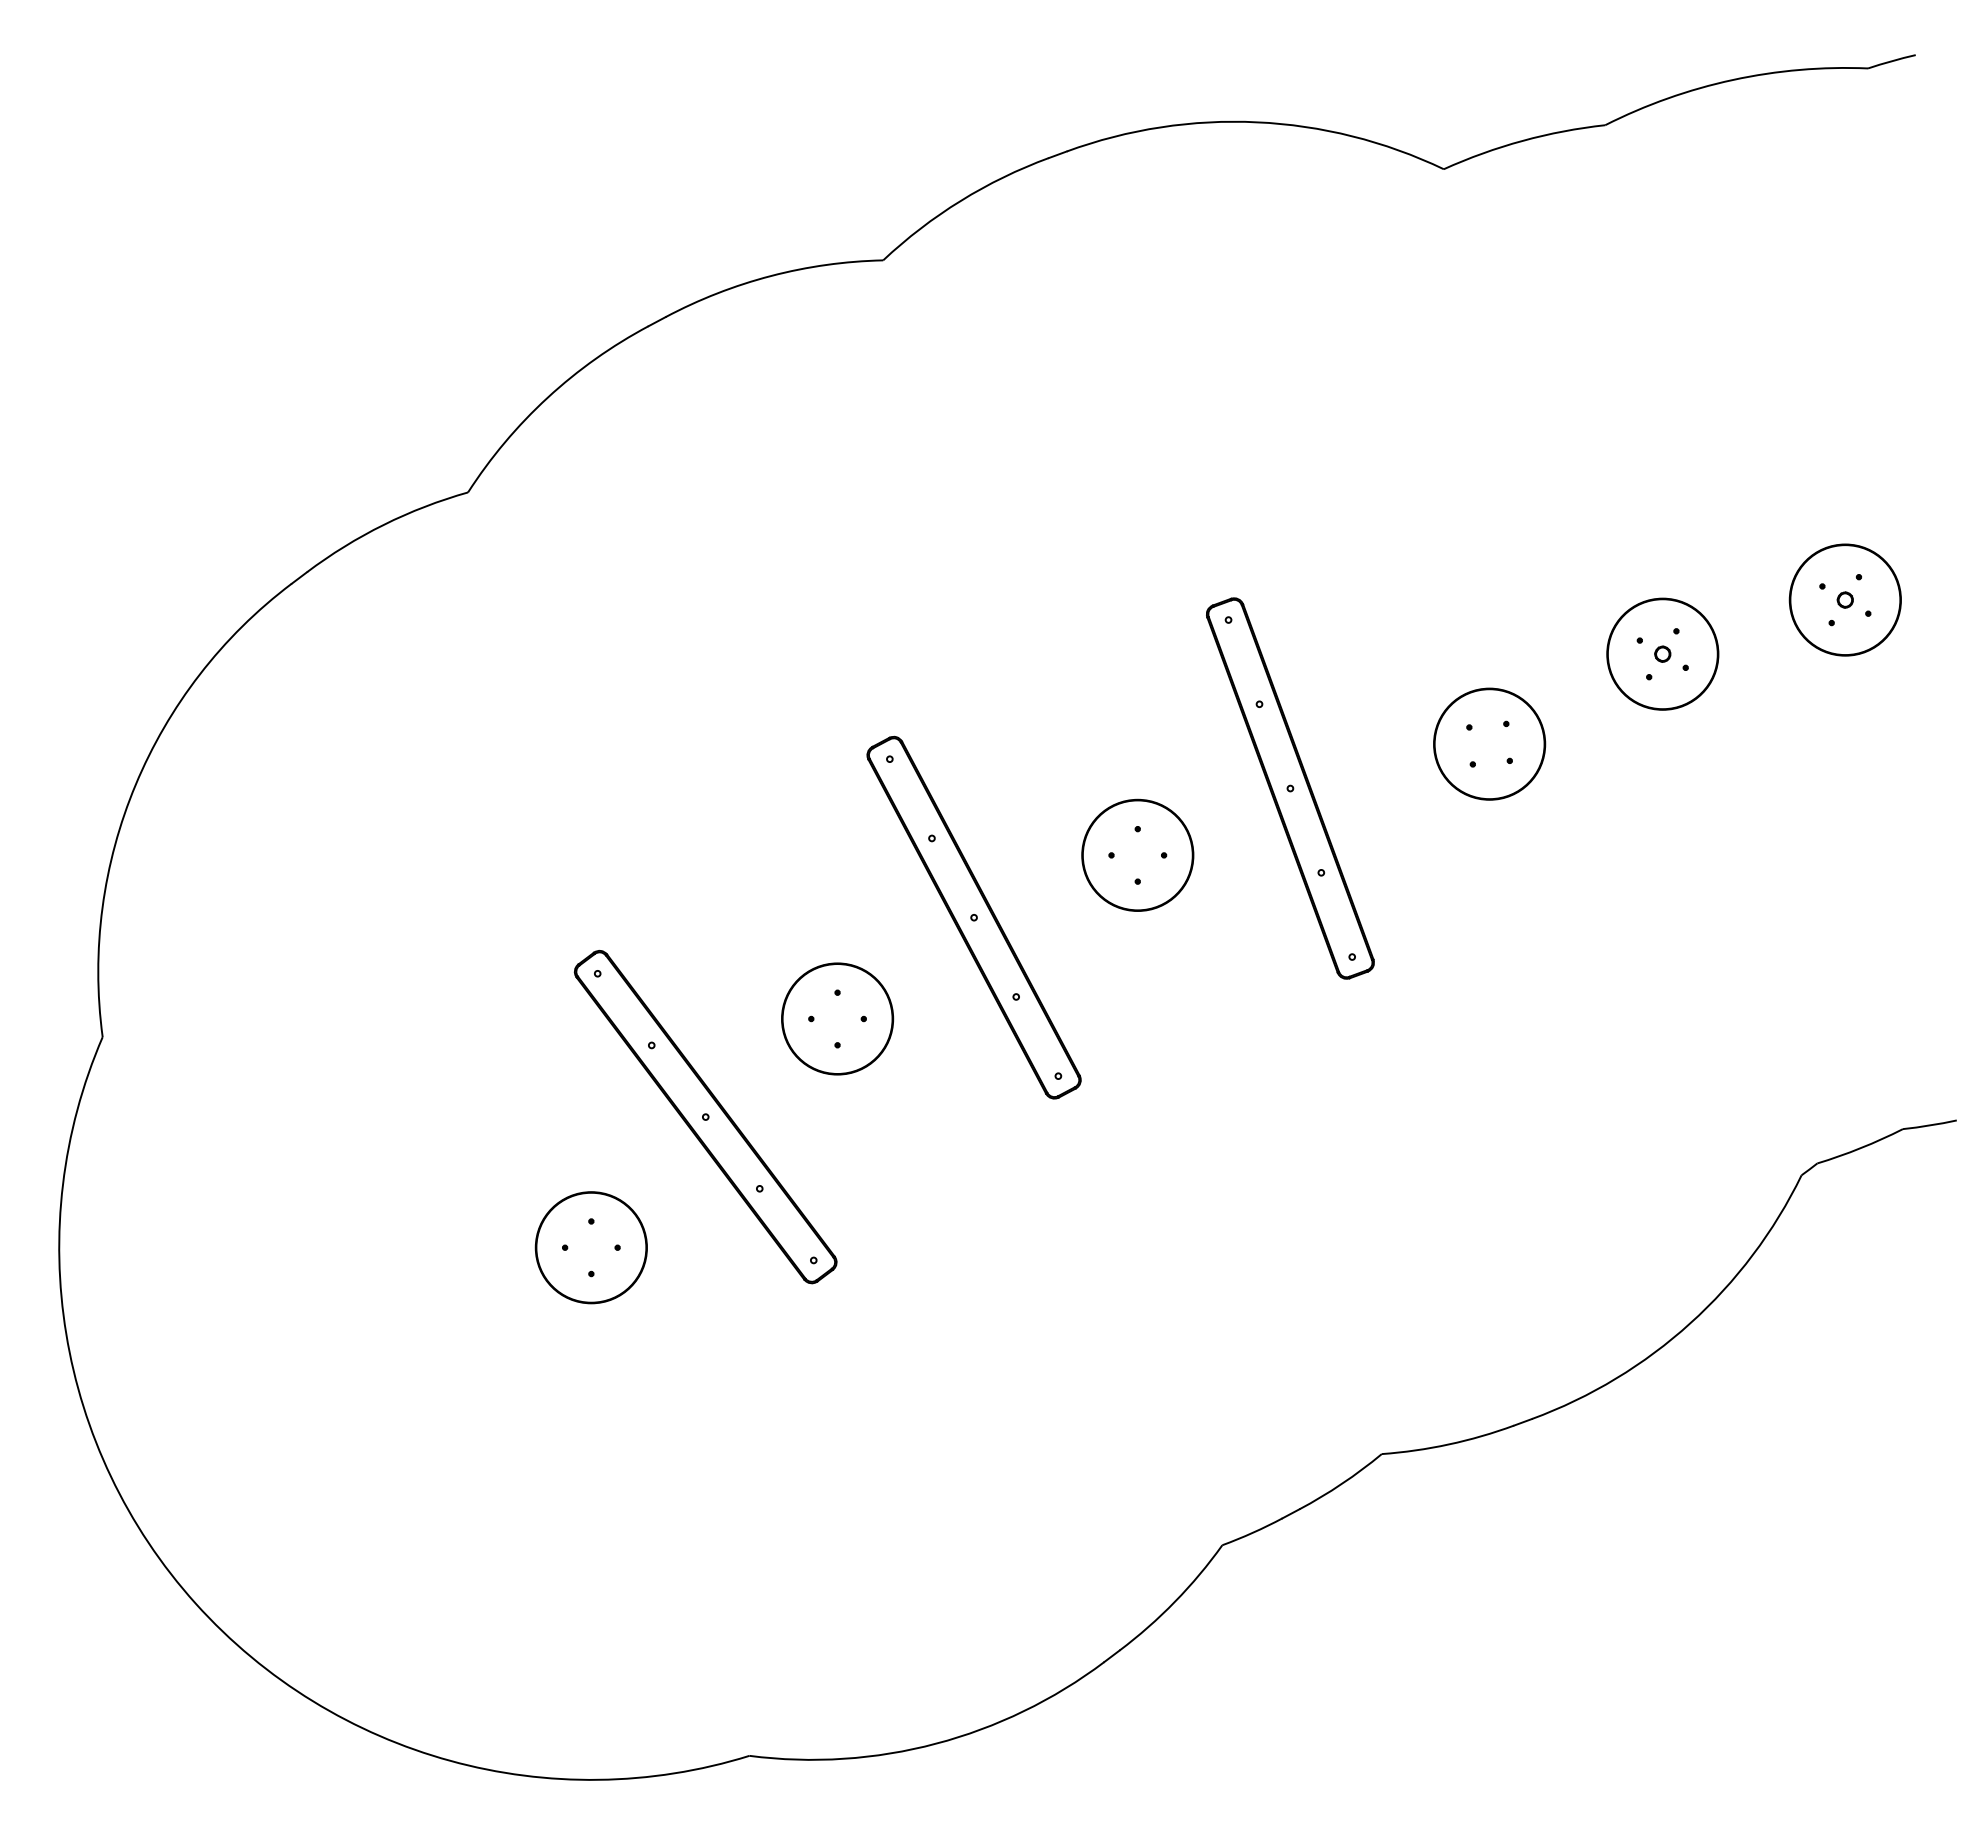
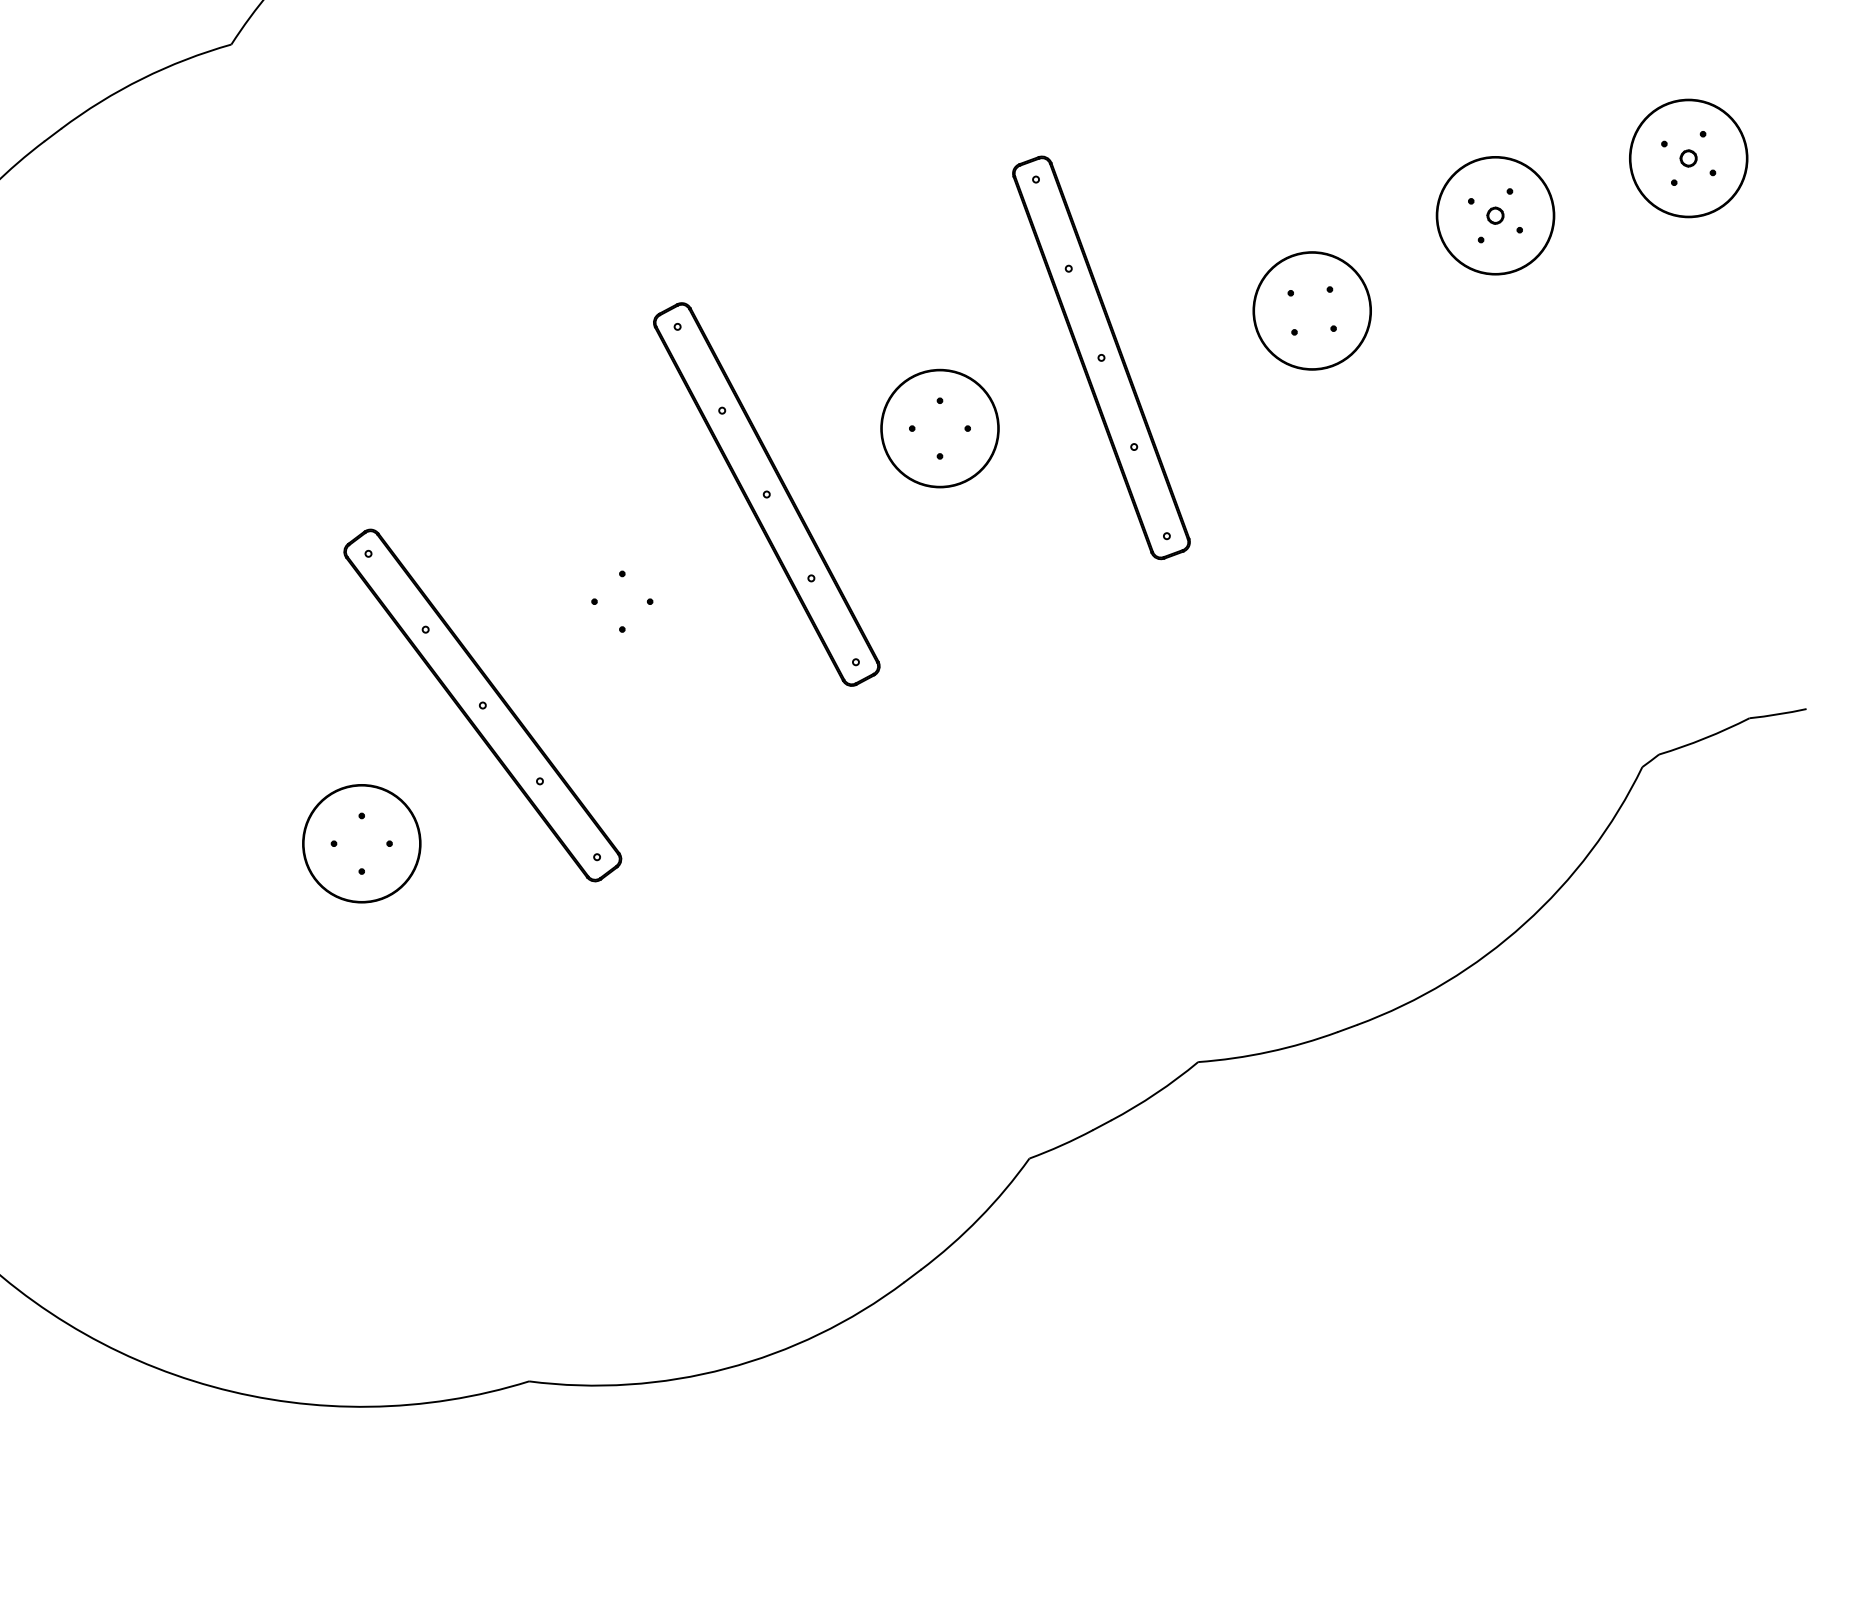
circle: (837, 1018) -> (622, 601), removed

